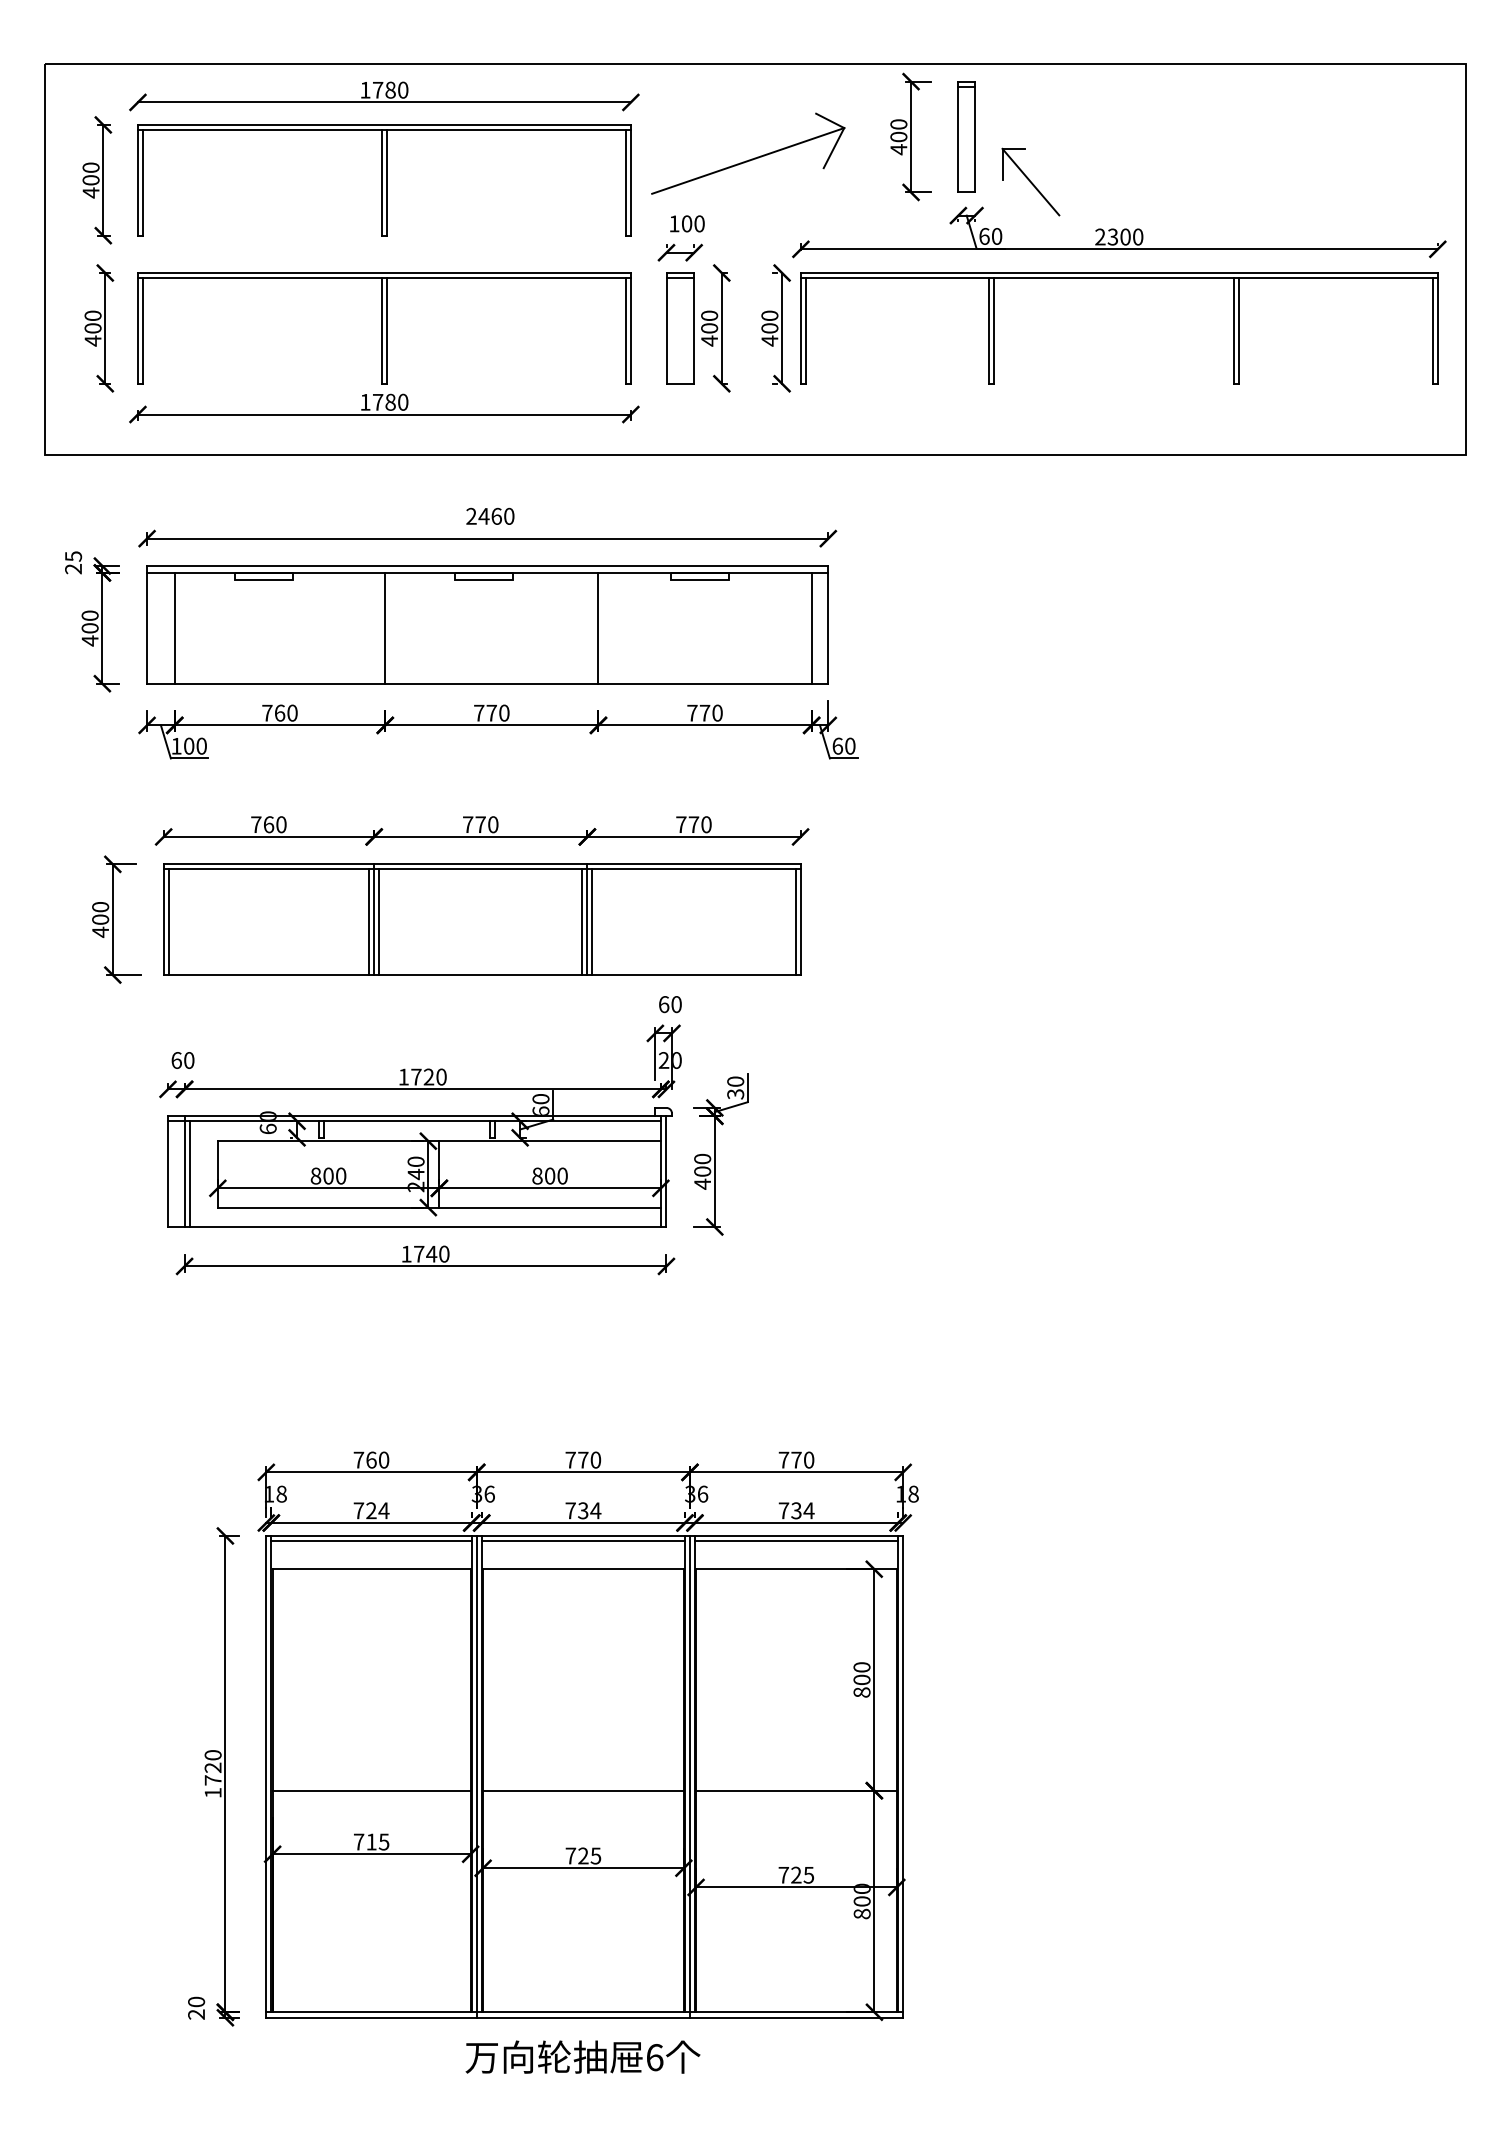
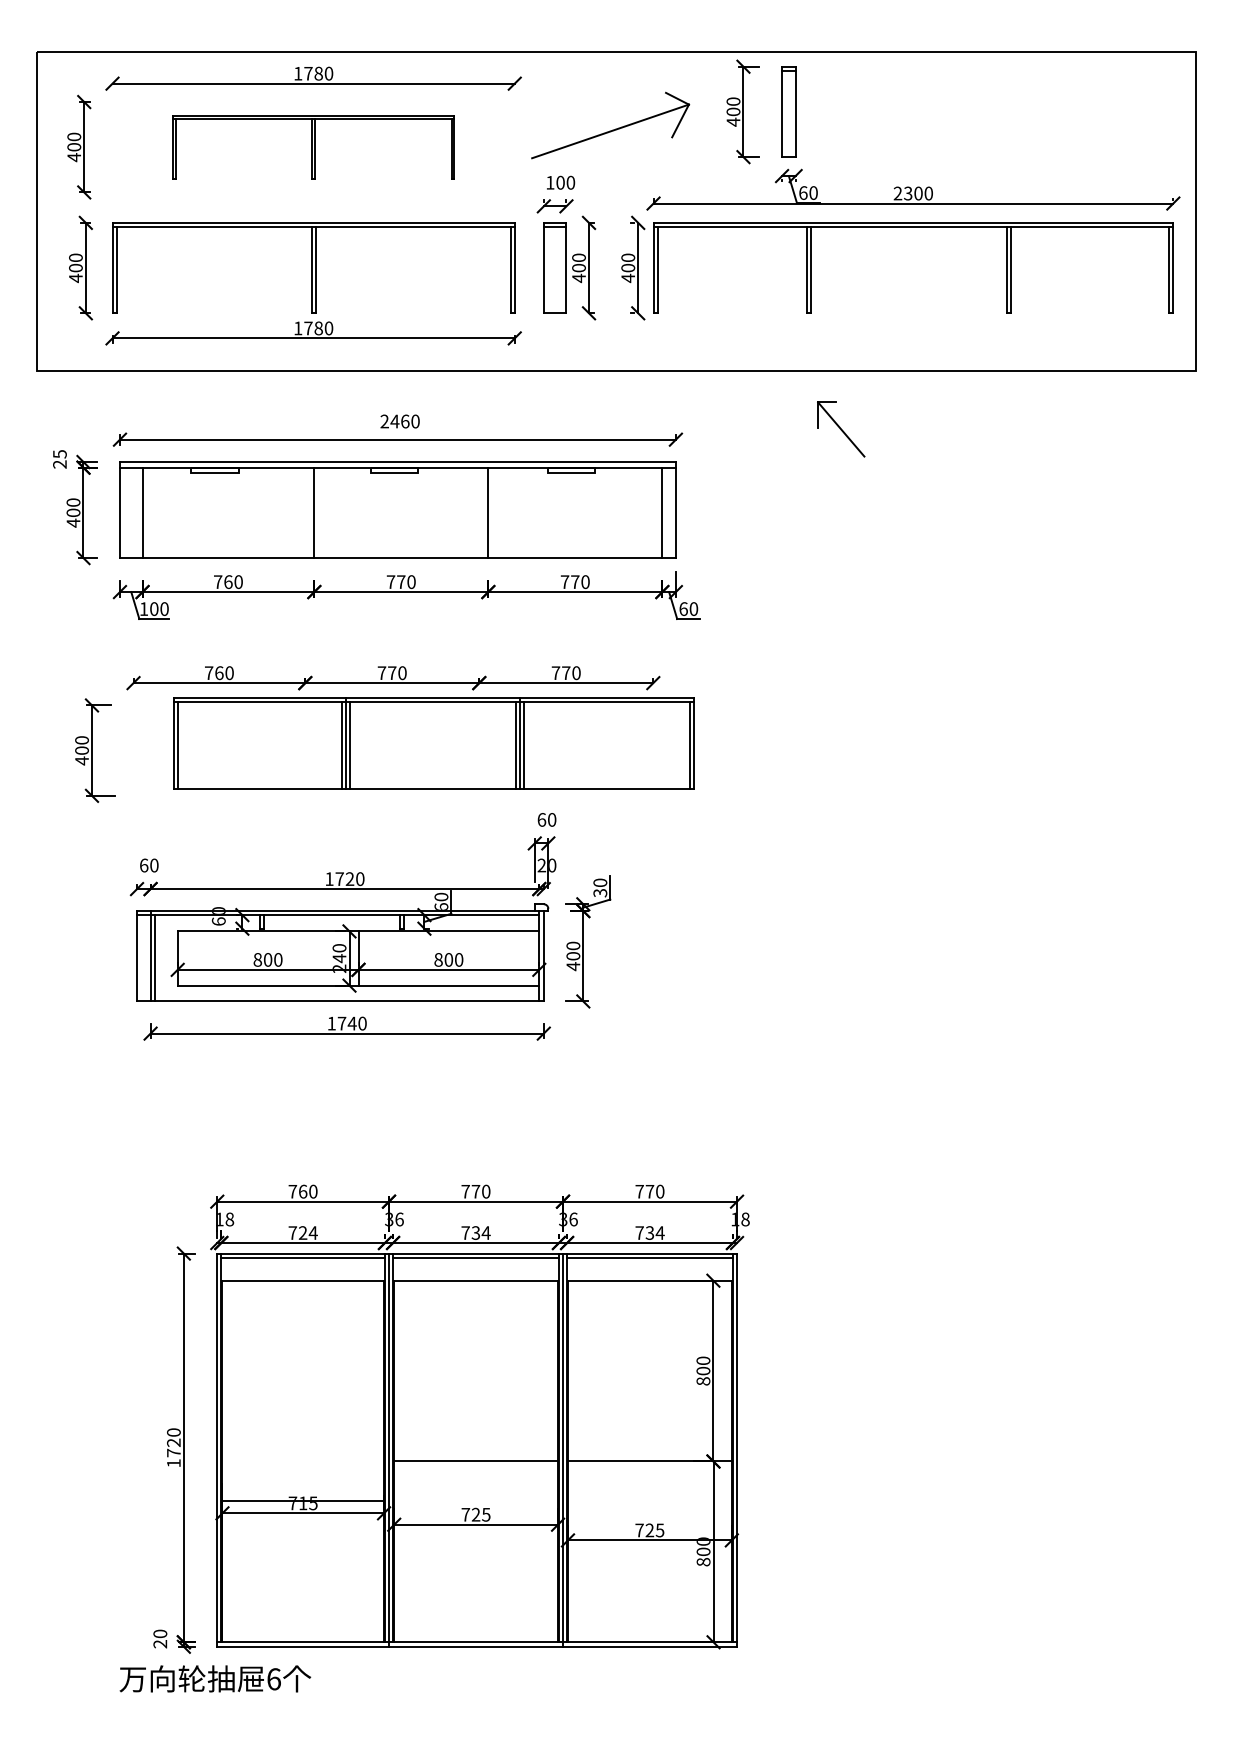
part: (384, 180) -> (313, 147), size x0.7
part: (1030, 181) -> (840, 428), moved
part: (482, 919) -> (434, 743), moved
line: (371, 1790) -> (303, 1501), moved
text: (582, 2056) -> (214, 1678), moved

